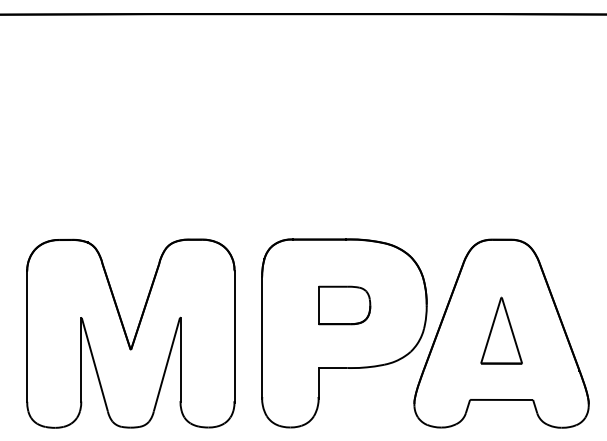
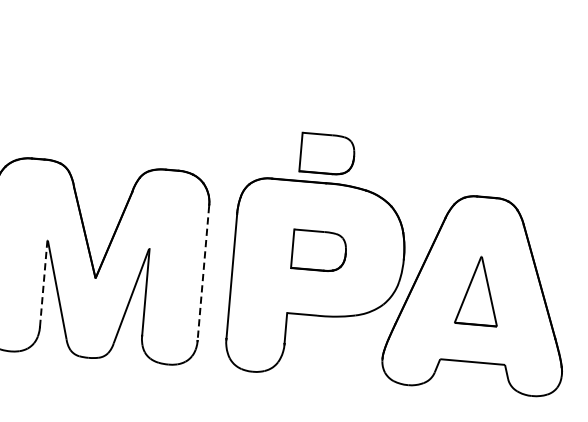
part: (344, 211) -> (327, 154), added
line: (234, 336) -> (203, 273), solid -> dashed
line: (81, 359) -> (43, 283), solid -> dashed

